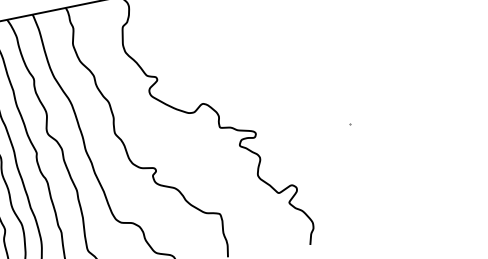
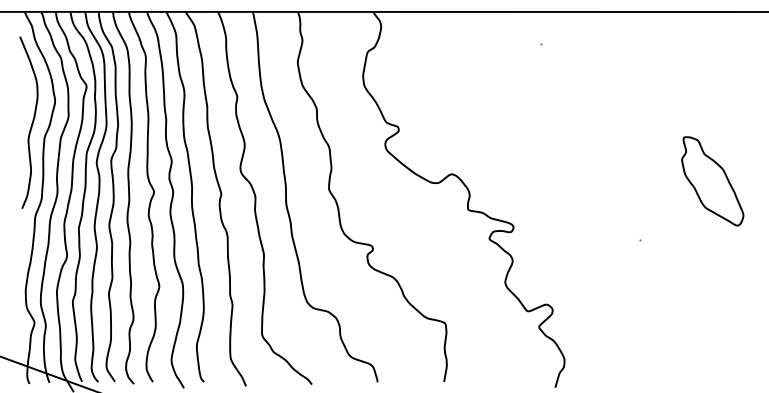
part: (394, 70) -> (712, 181), added

